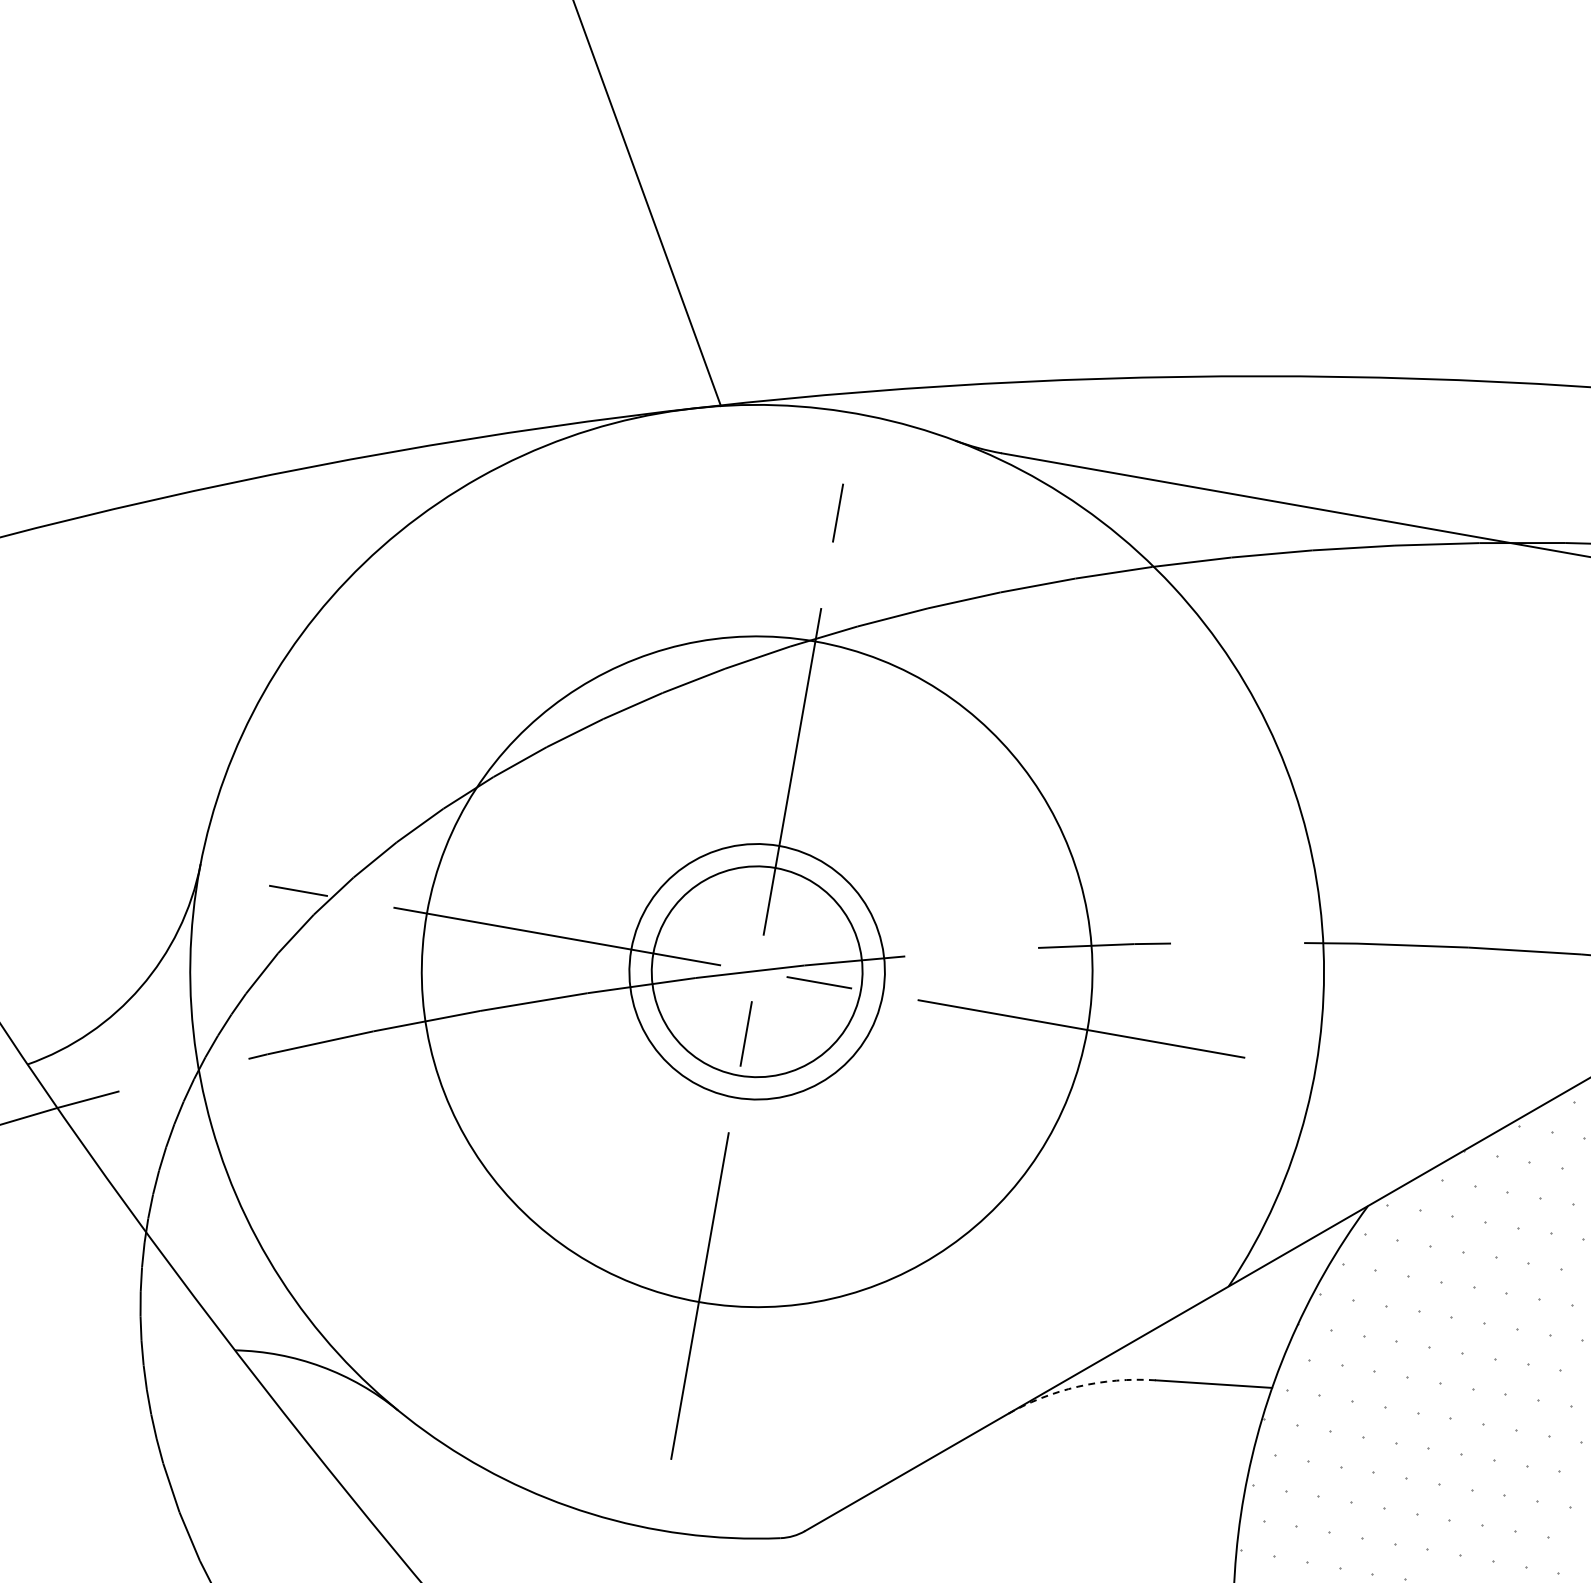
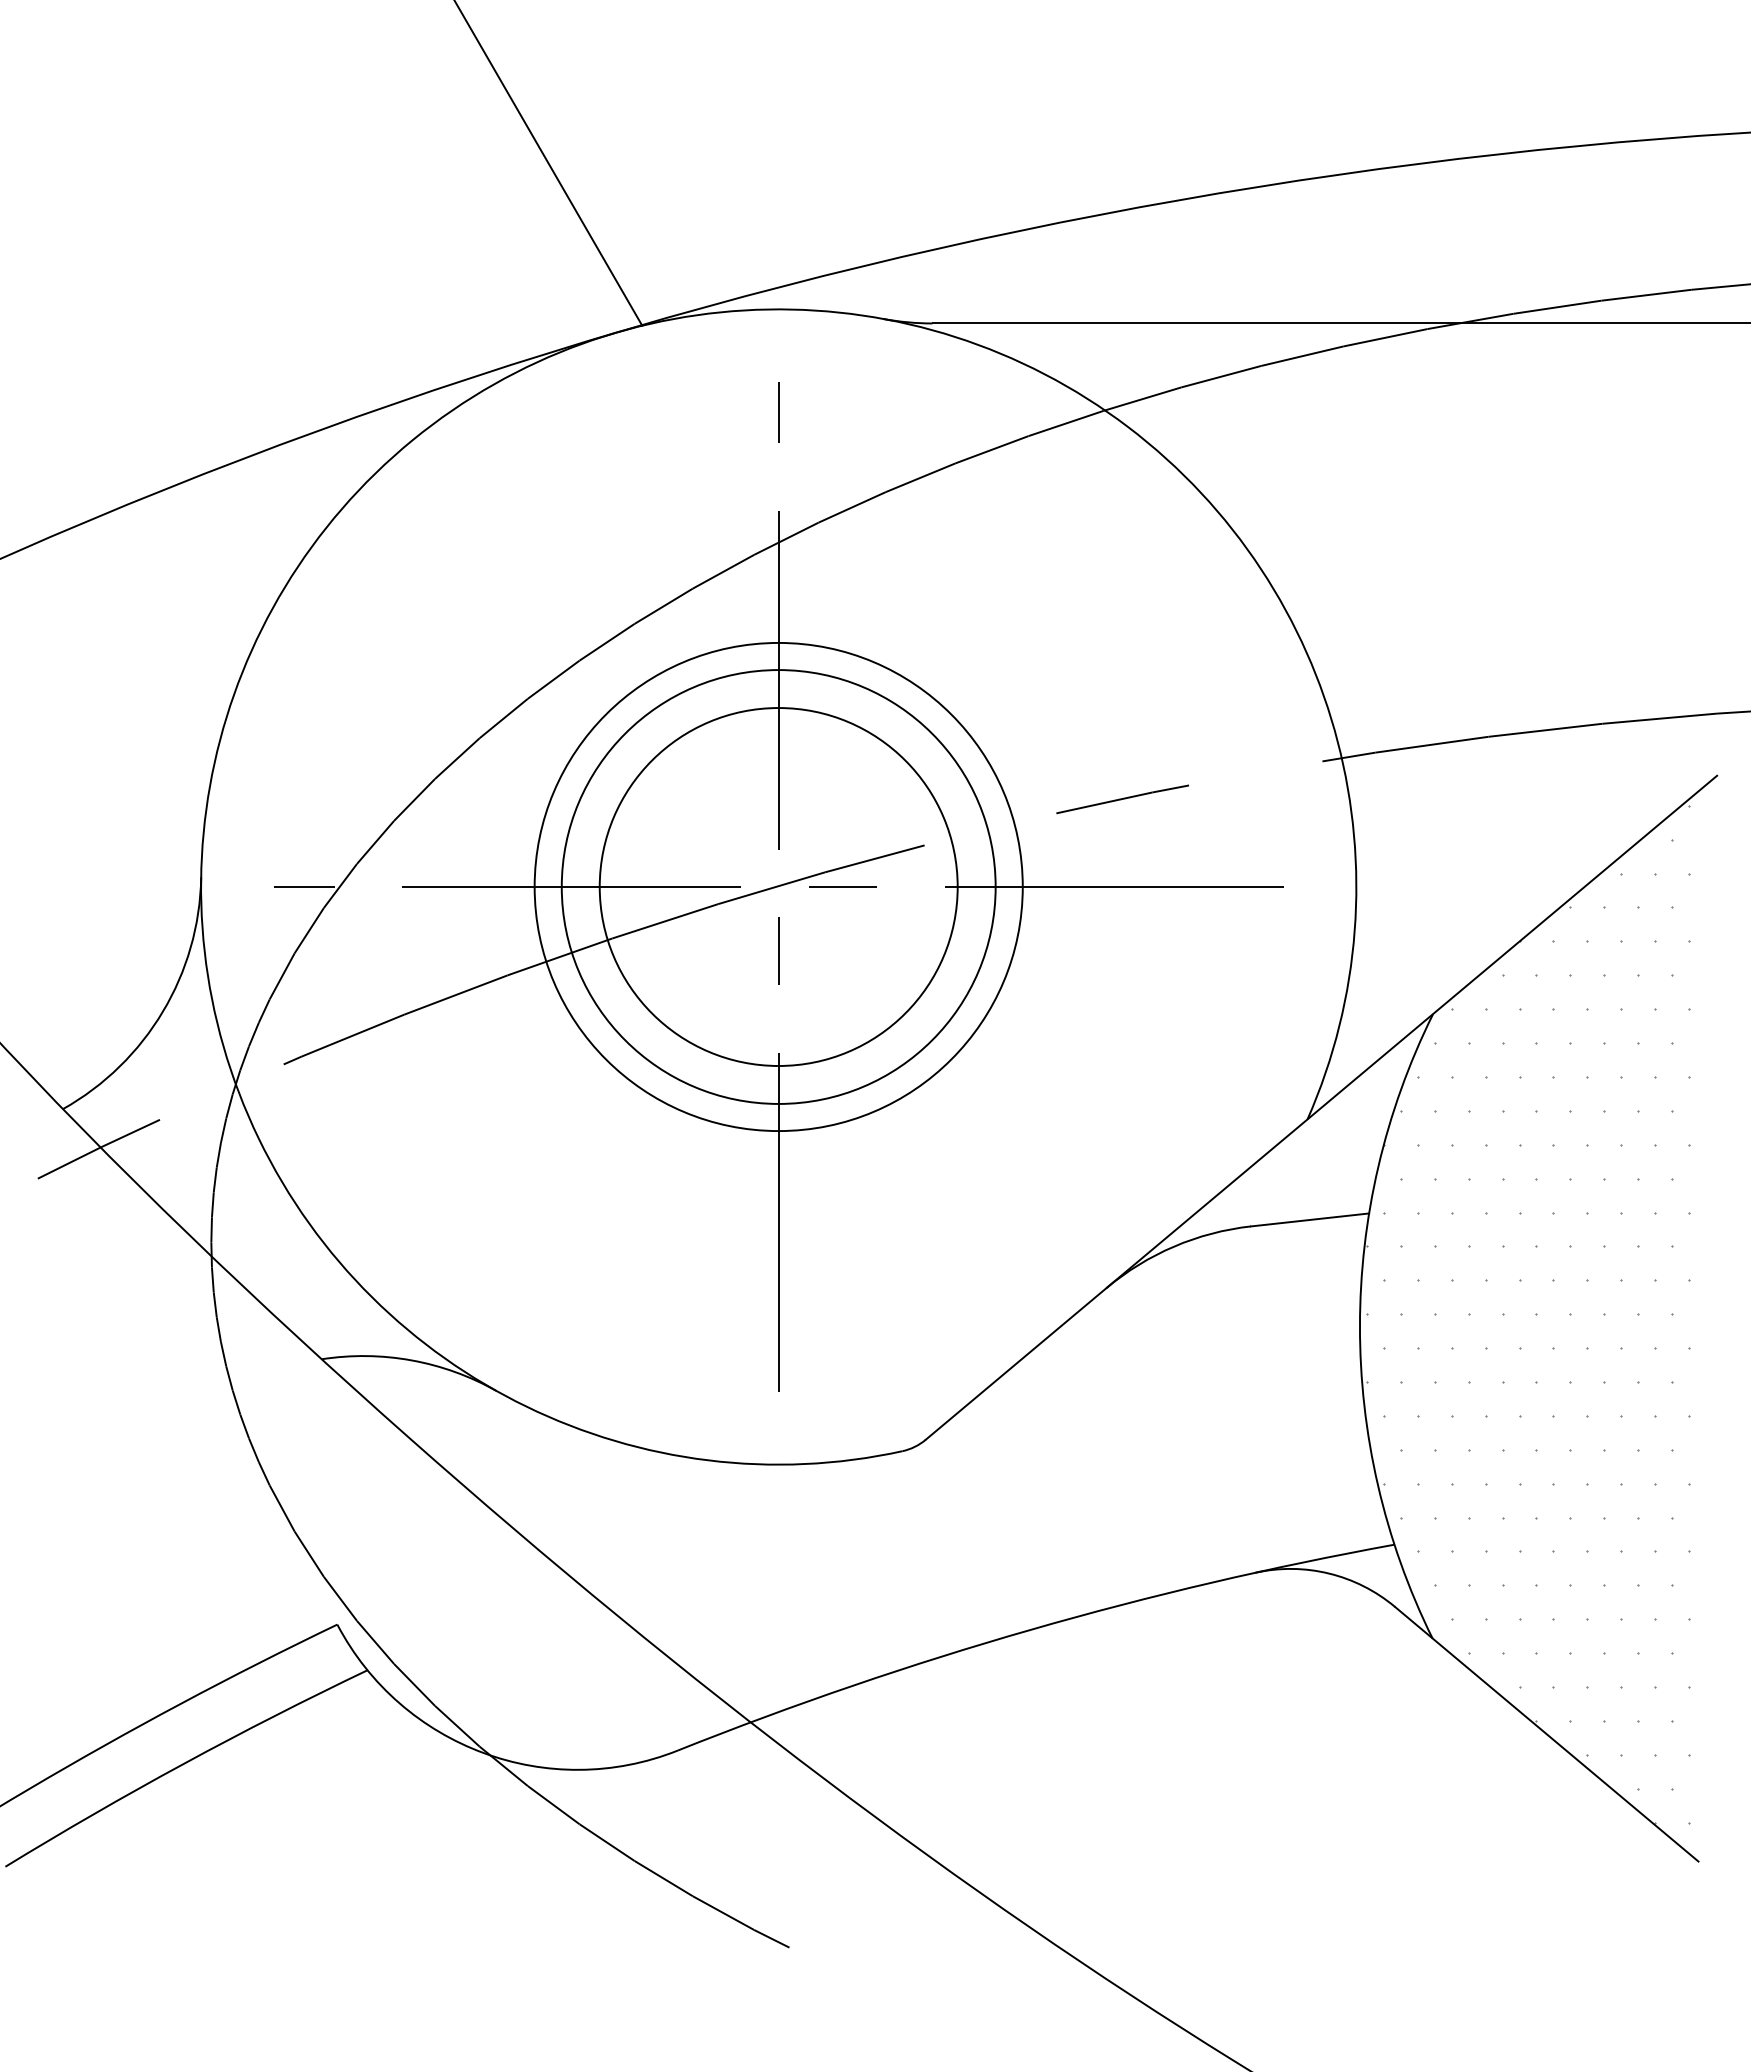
circle: (757, 971) -> (778, 886), size x0.71
circle: (757, 971) -> (778, 886), size x1.67
circle: (757, 971) -> (778, 886), size x1.67
arc: (1078, 1386) -> (1174, 1246), dashed -> solid

